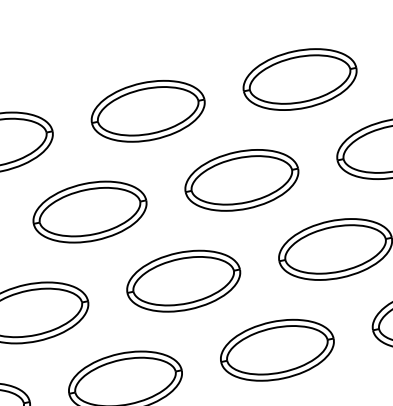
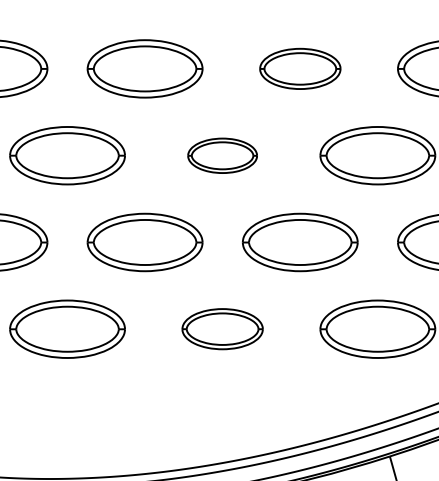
part: (300, 79) -> (300, 68), size x0.7
part: (241, 180) -> (222, 155), size x0.6
part: (277, 349) -> (222, 328), size x0.7

